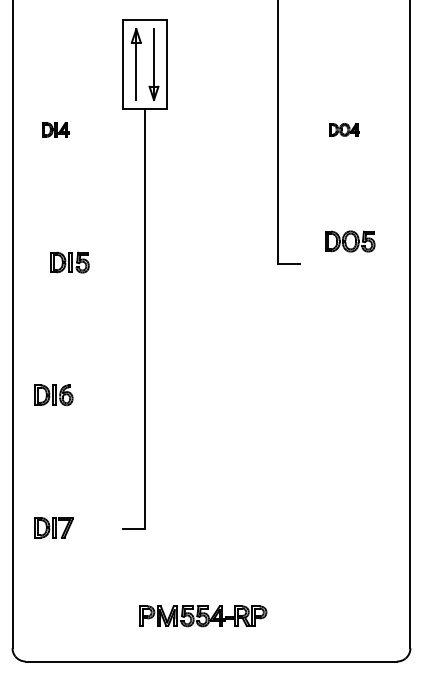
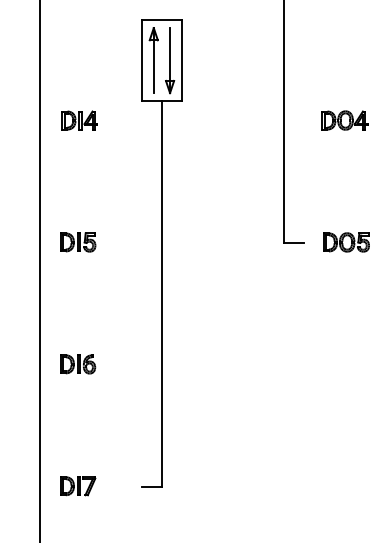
part: (55, 129) -> (79, 120), size x1.43
part: (344, 129) -> (345, 120), size x1.67
part: (350, 241) -> (346, 242), moved
part: (69, 262) -> (77, 242), moved

